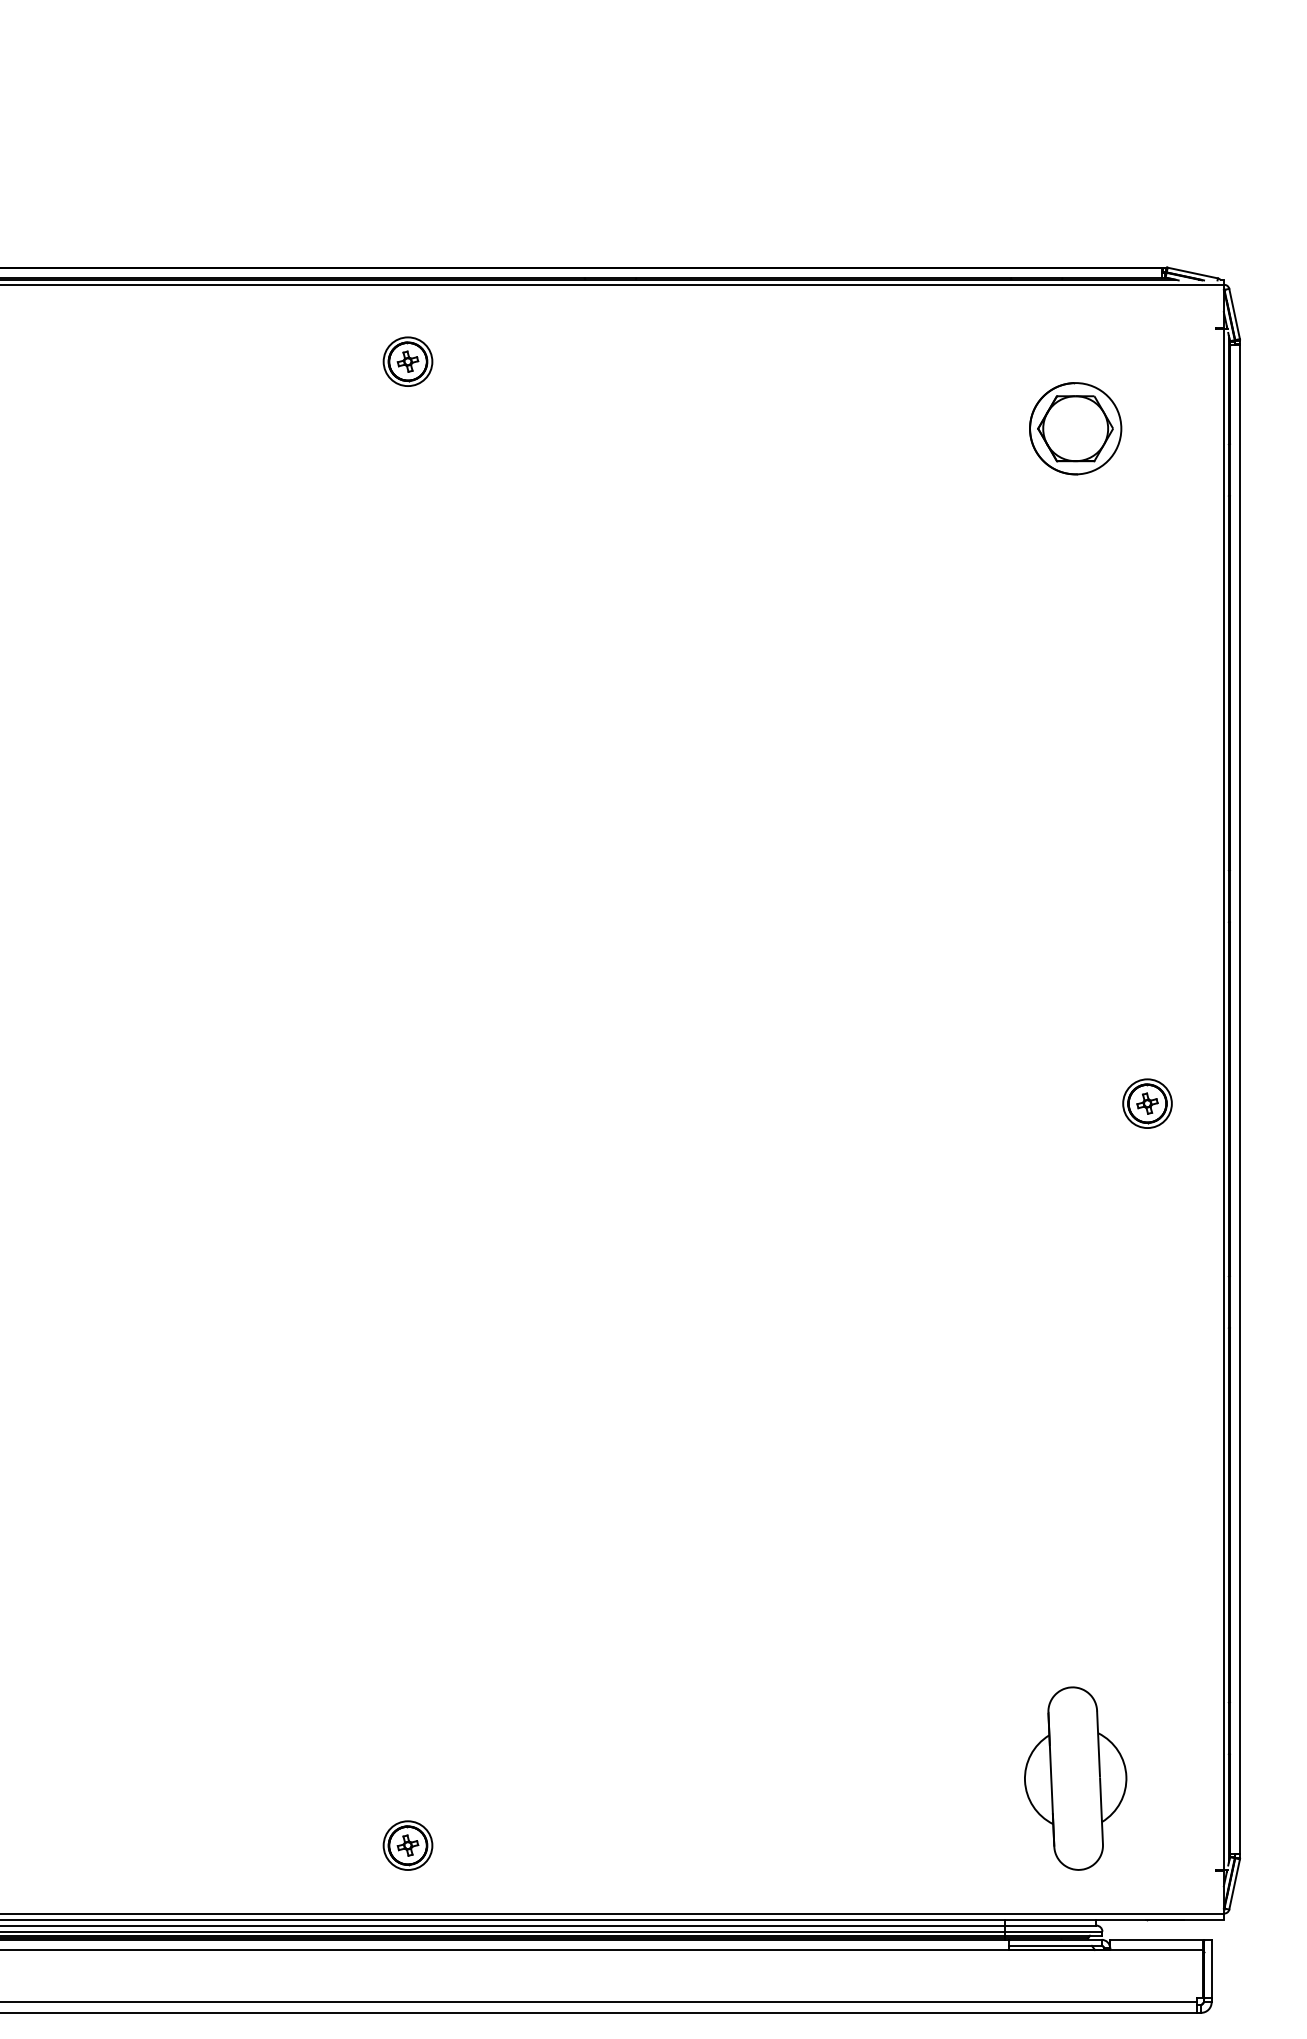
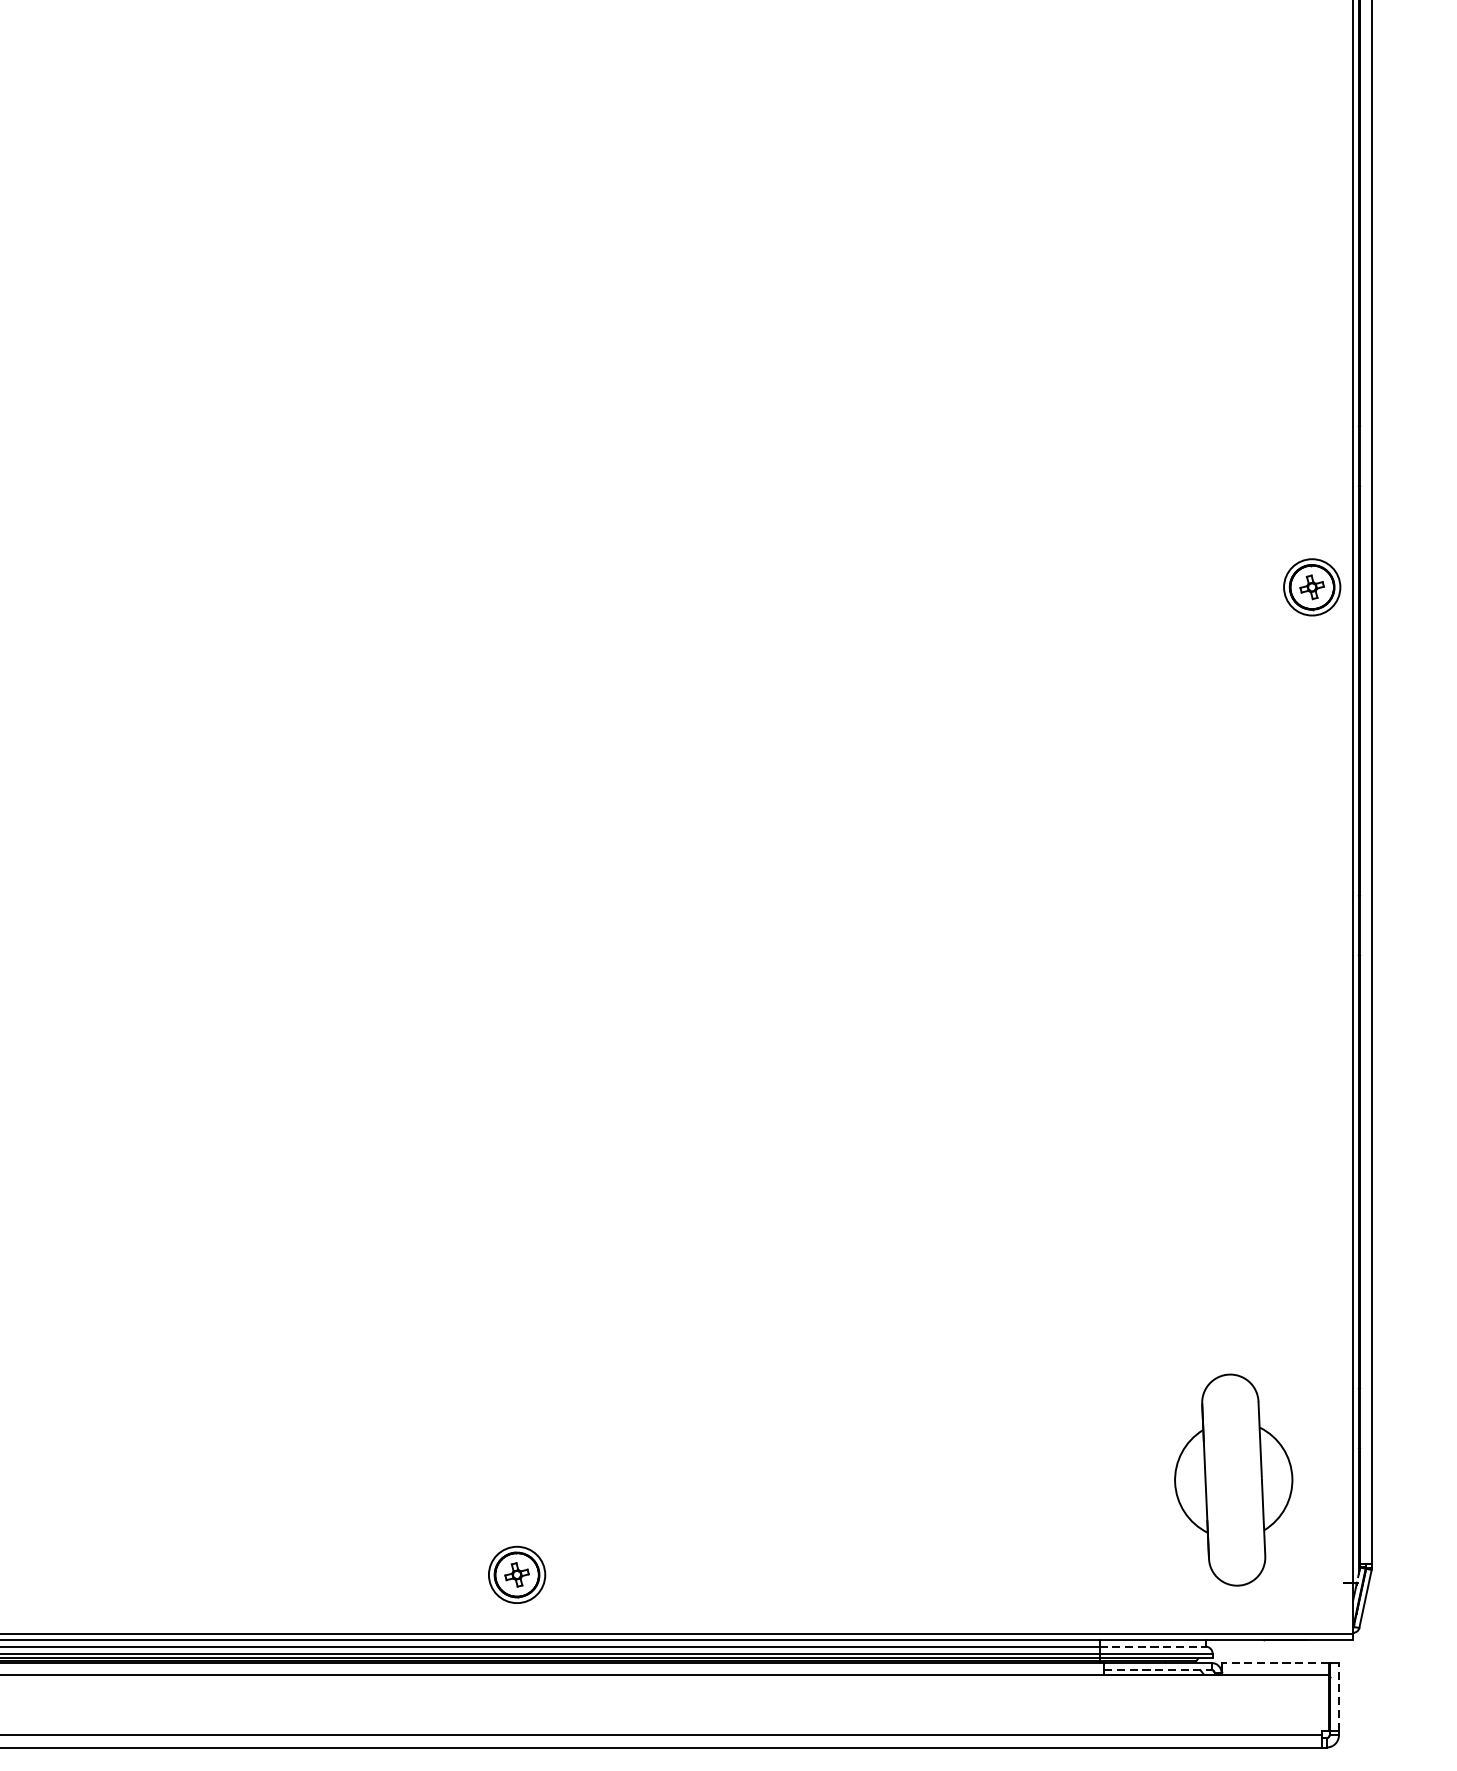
part: (1147, 1103) -> (1312, 587), moved
part: (1075, 1778) -> (1233, 1479), moved
part: (407, 1845) -> (516, 1574), moved
line: (1050, 1925) -> (1152, 1646), solid -> dashed
line: (1156, 1939) -> (1275, 1662), solid -> dashed
line: (1055, 1945) -> (1158, 1669), solid -> dashed
line: (1211, 1968) -> (1338, 1696), solid -> dashed

